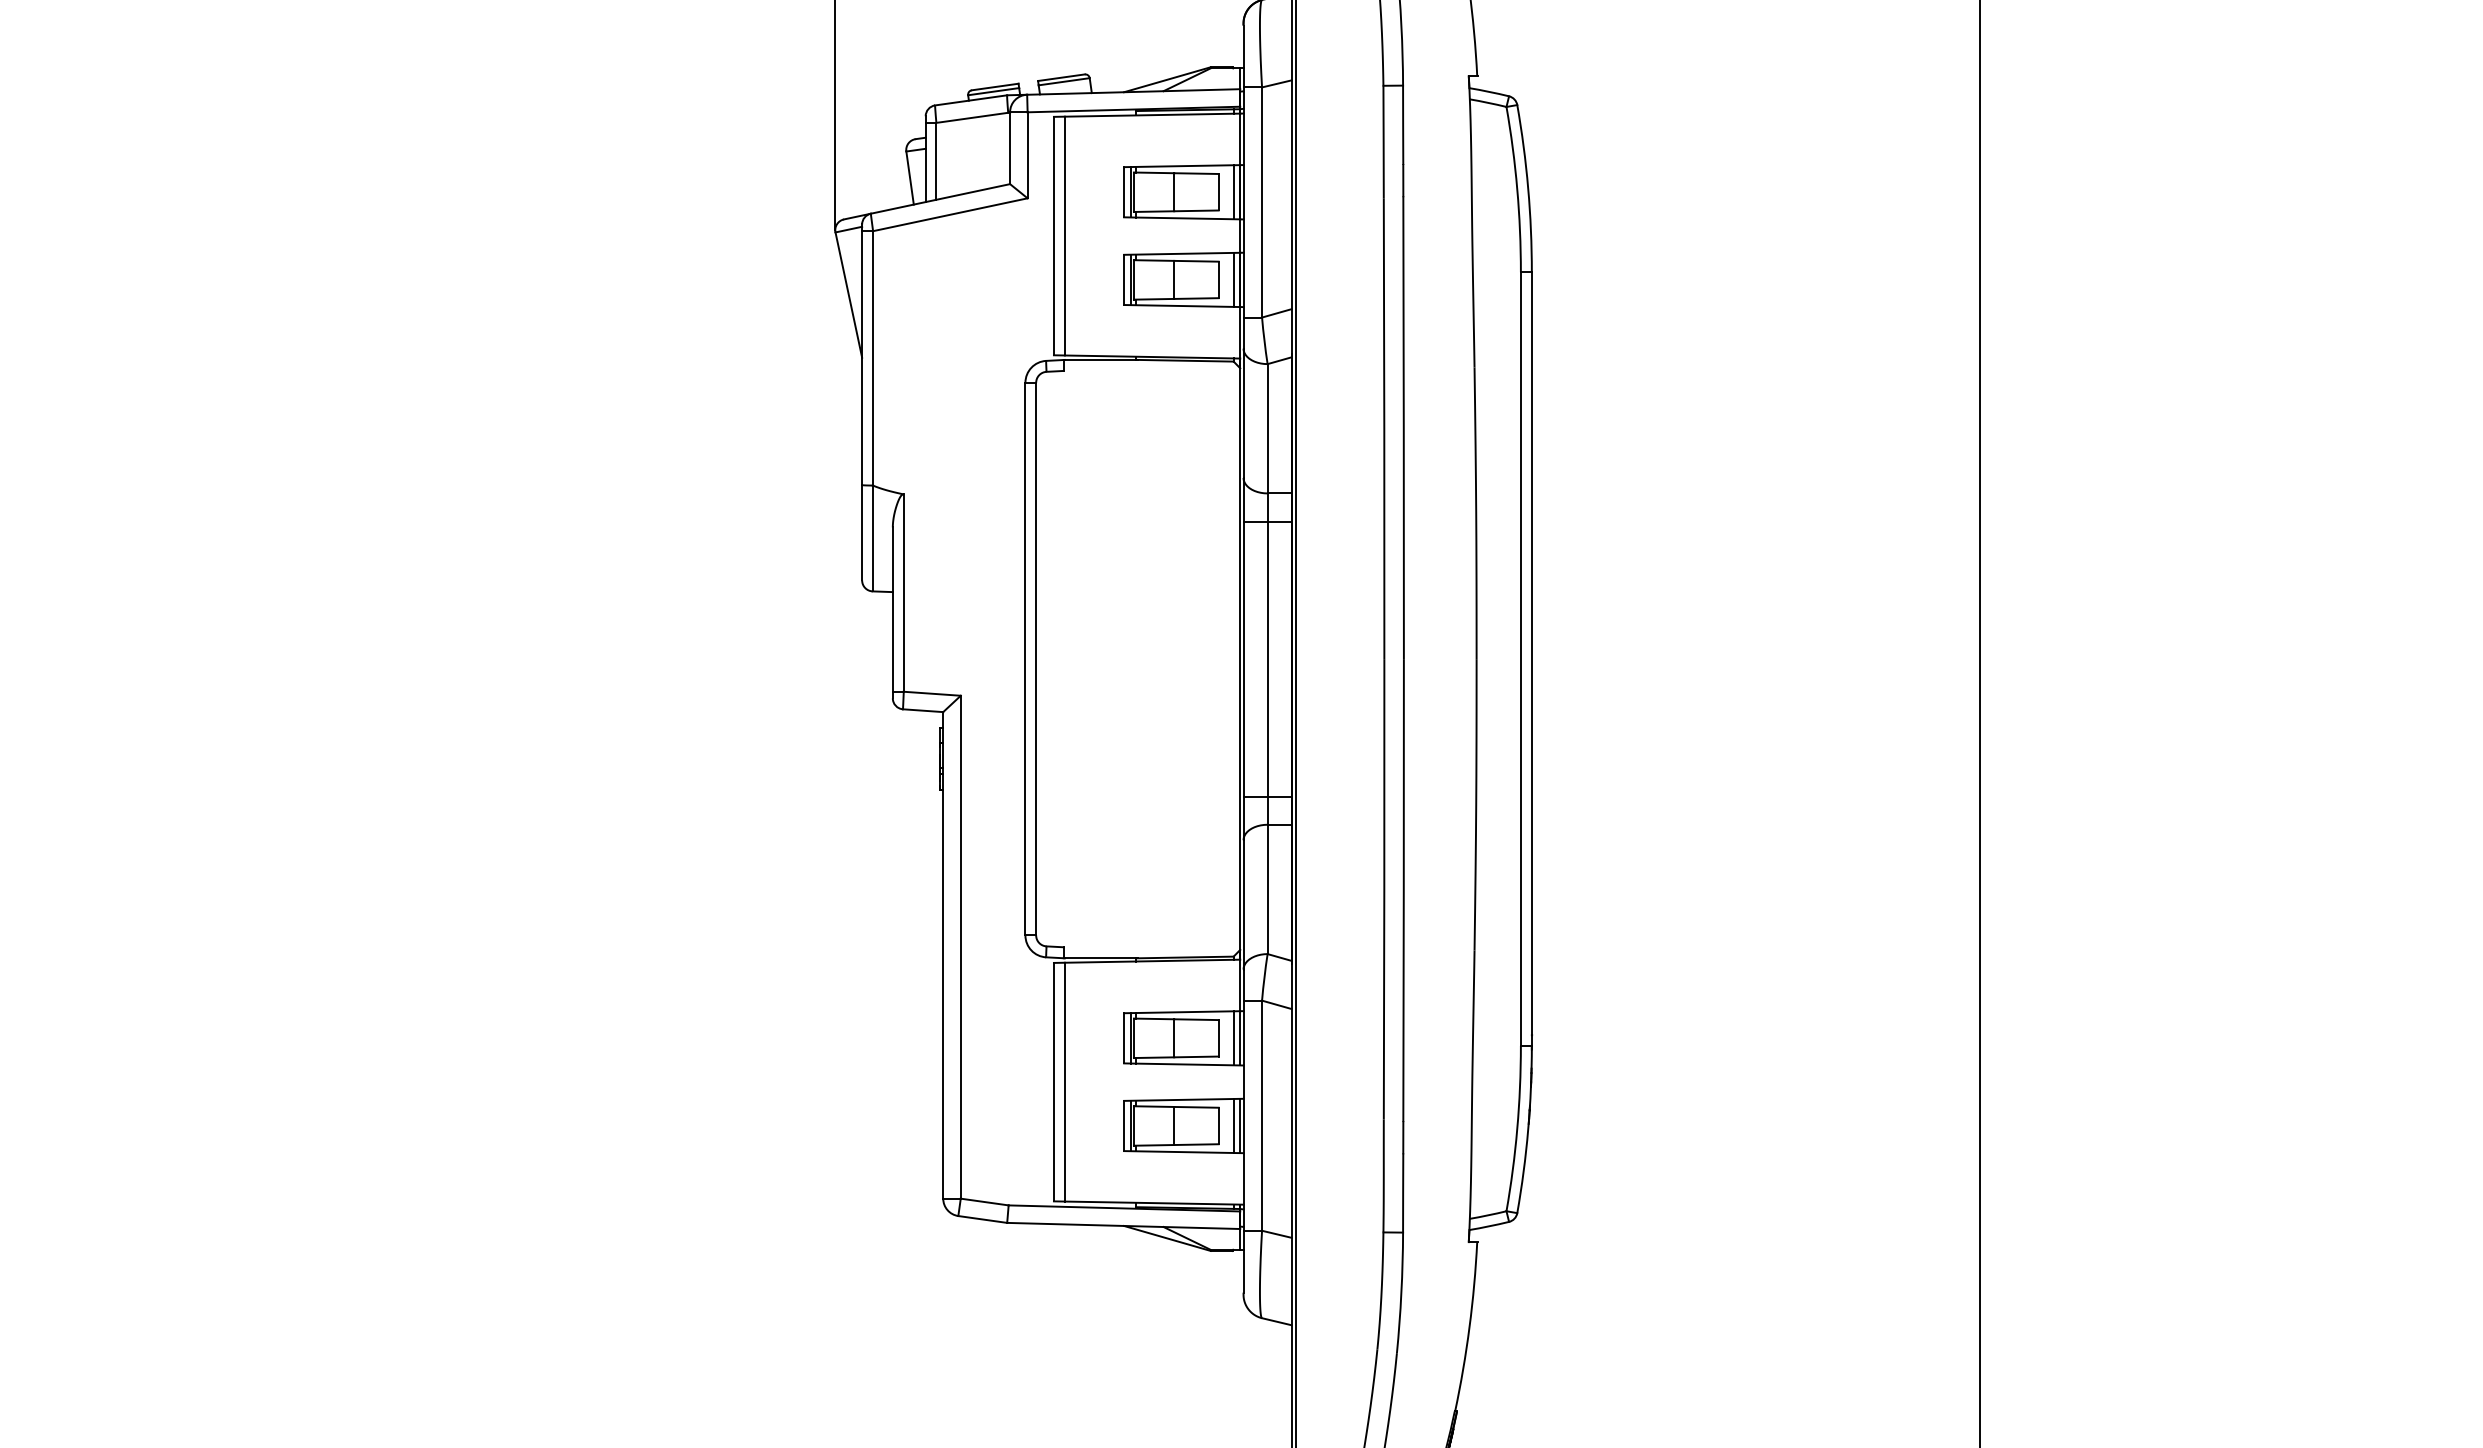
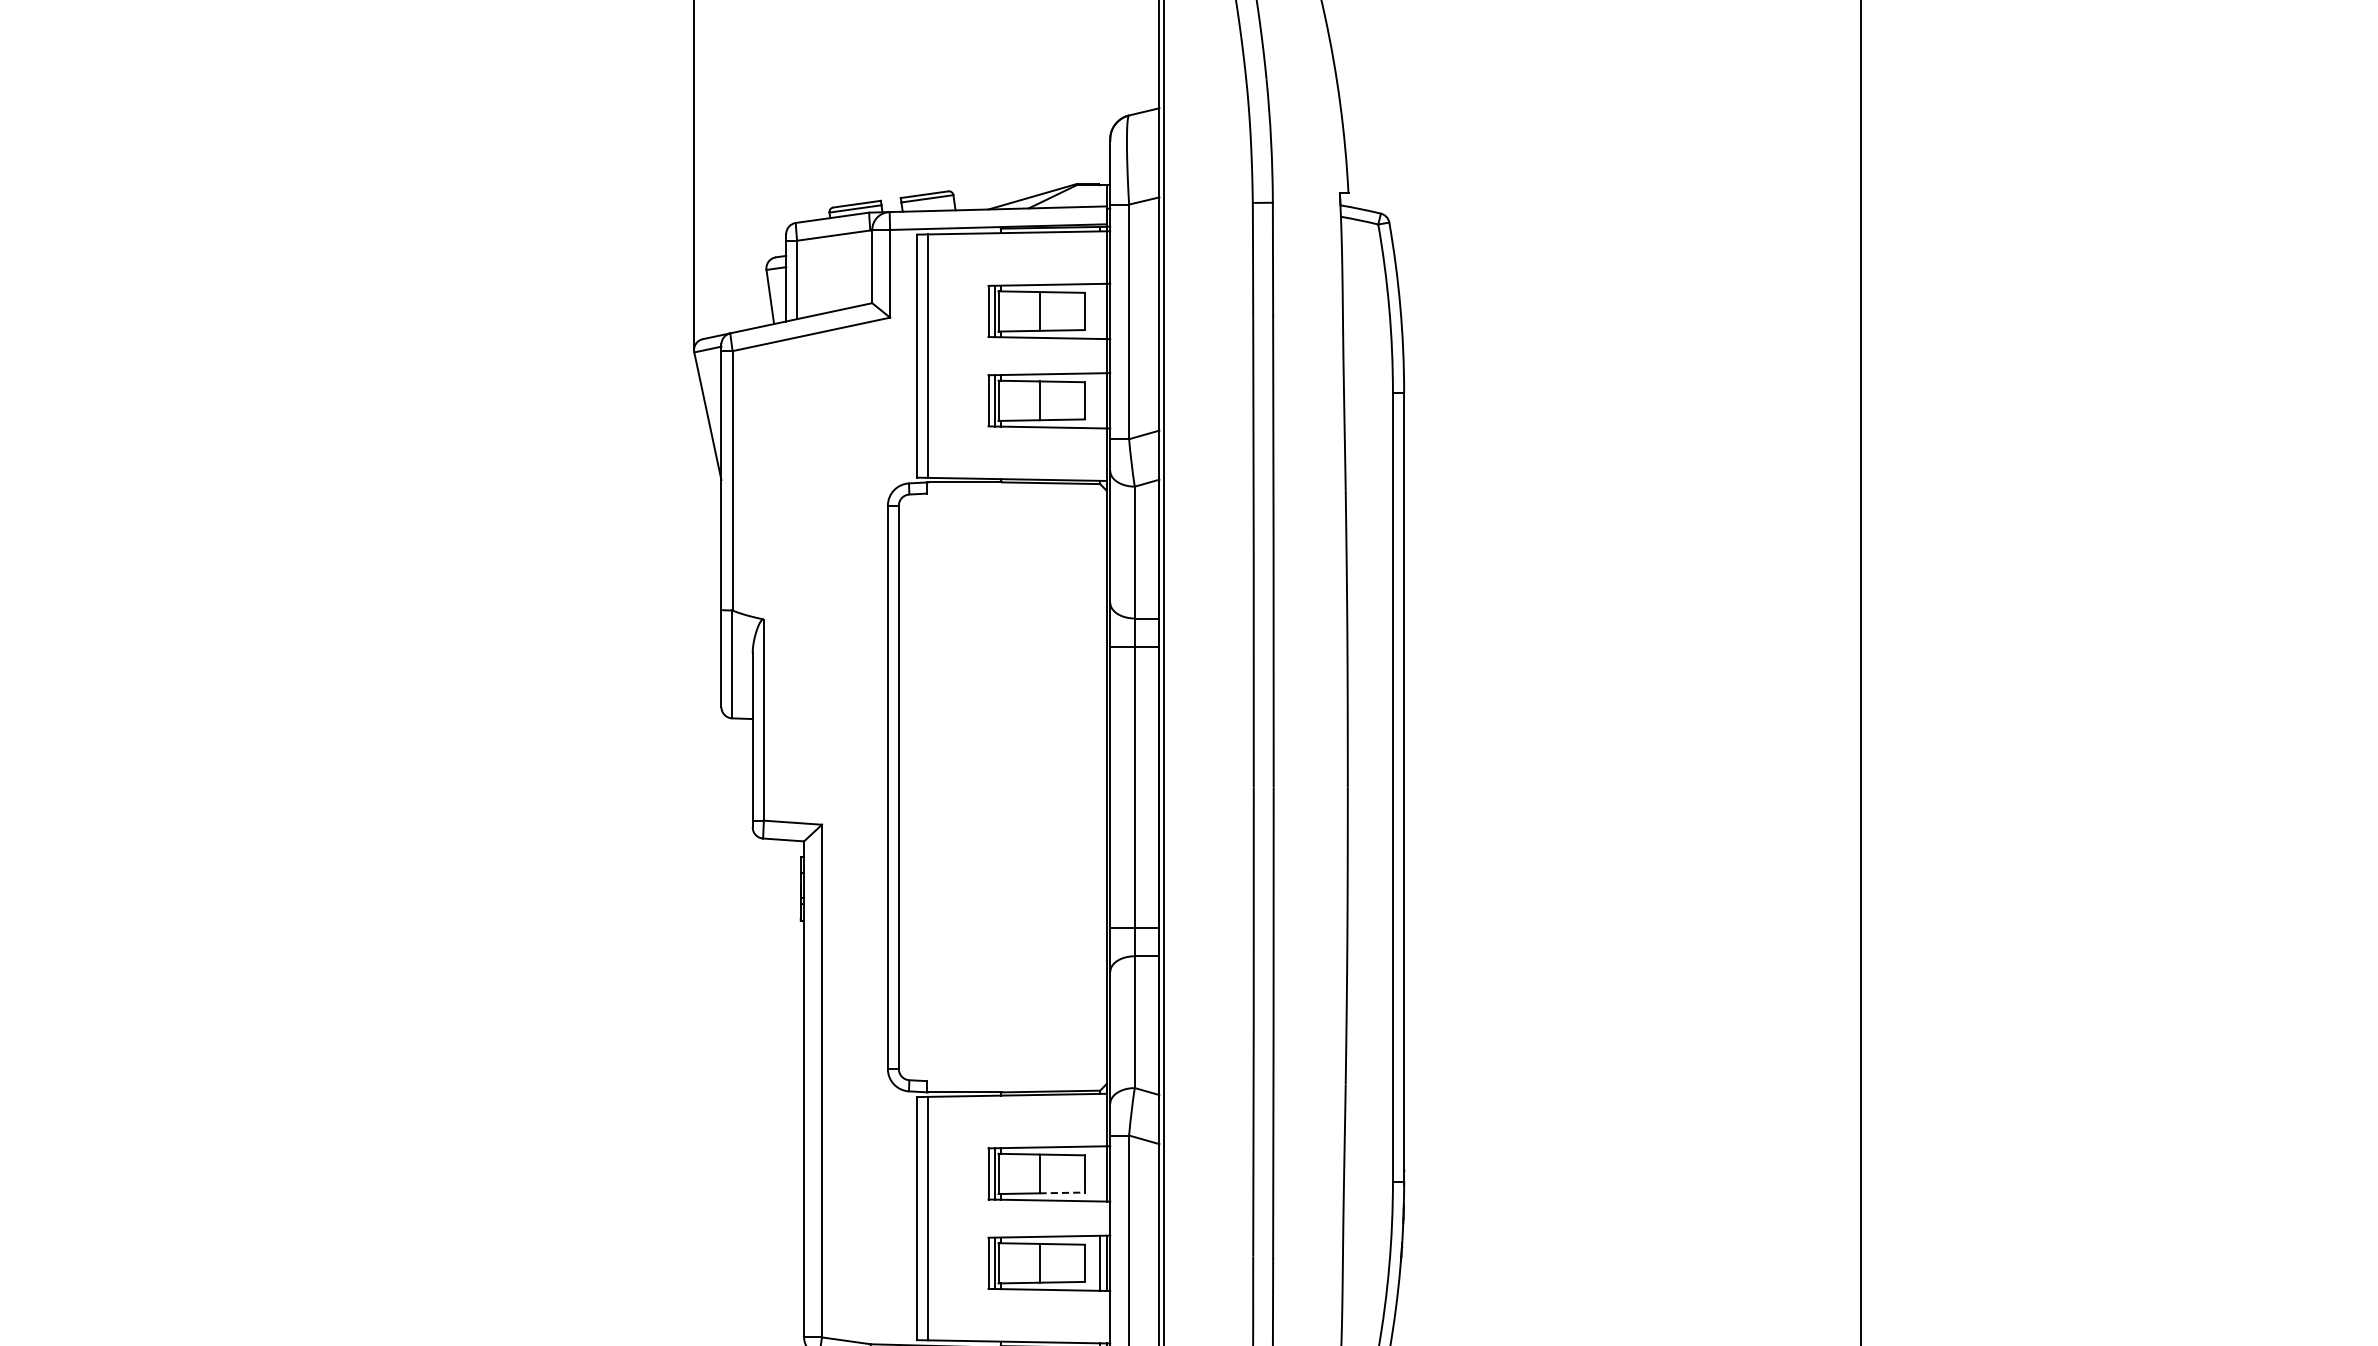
line: (1233, 192) -> (1099, 311), removed
line: (1233, 279) -> (1099, 400), removed
line: (1233, 1038) -> (1099, 1174), removed
line: (1196, 1056) -> (1062, 1192), solid -> dashed

